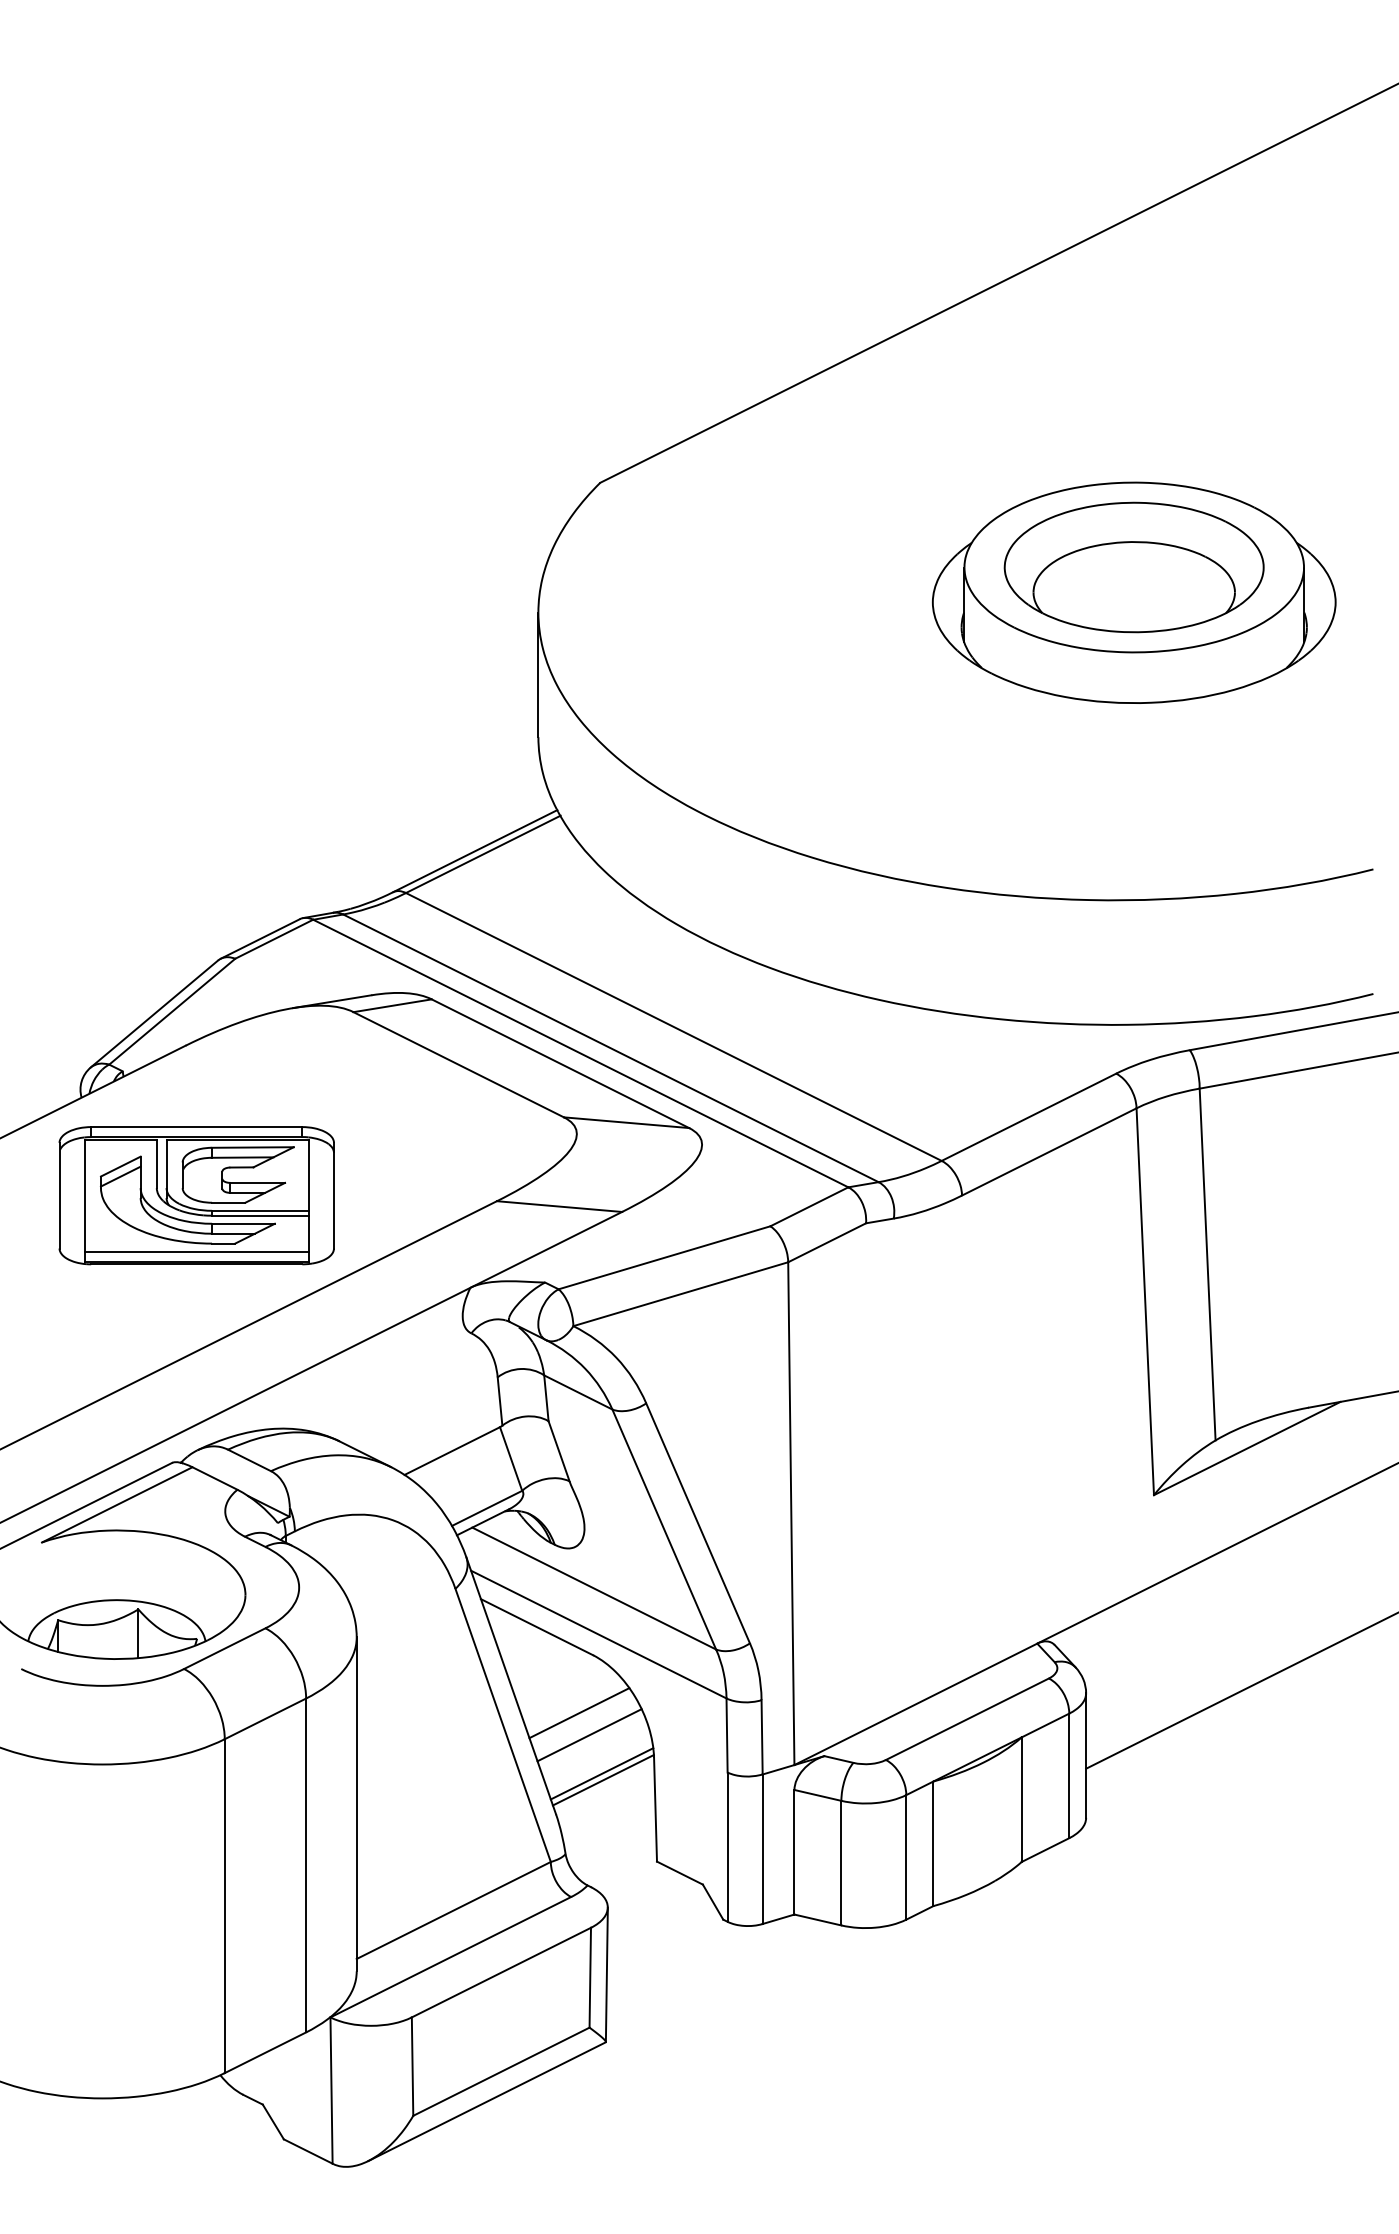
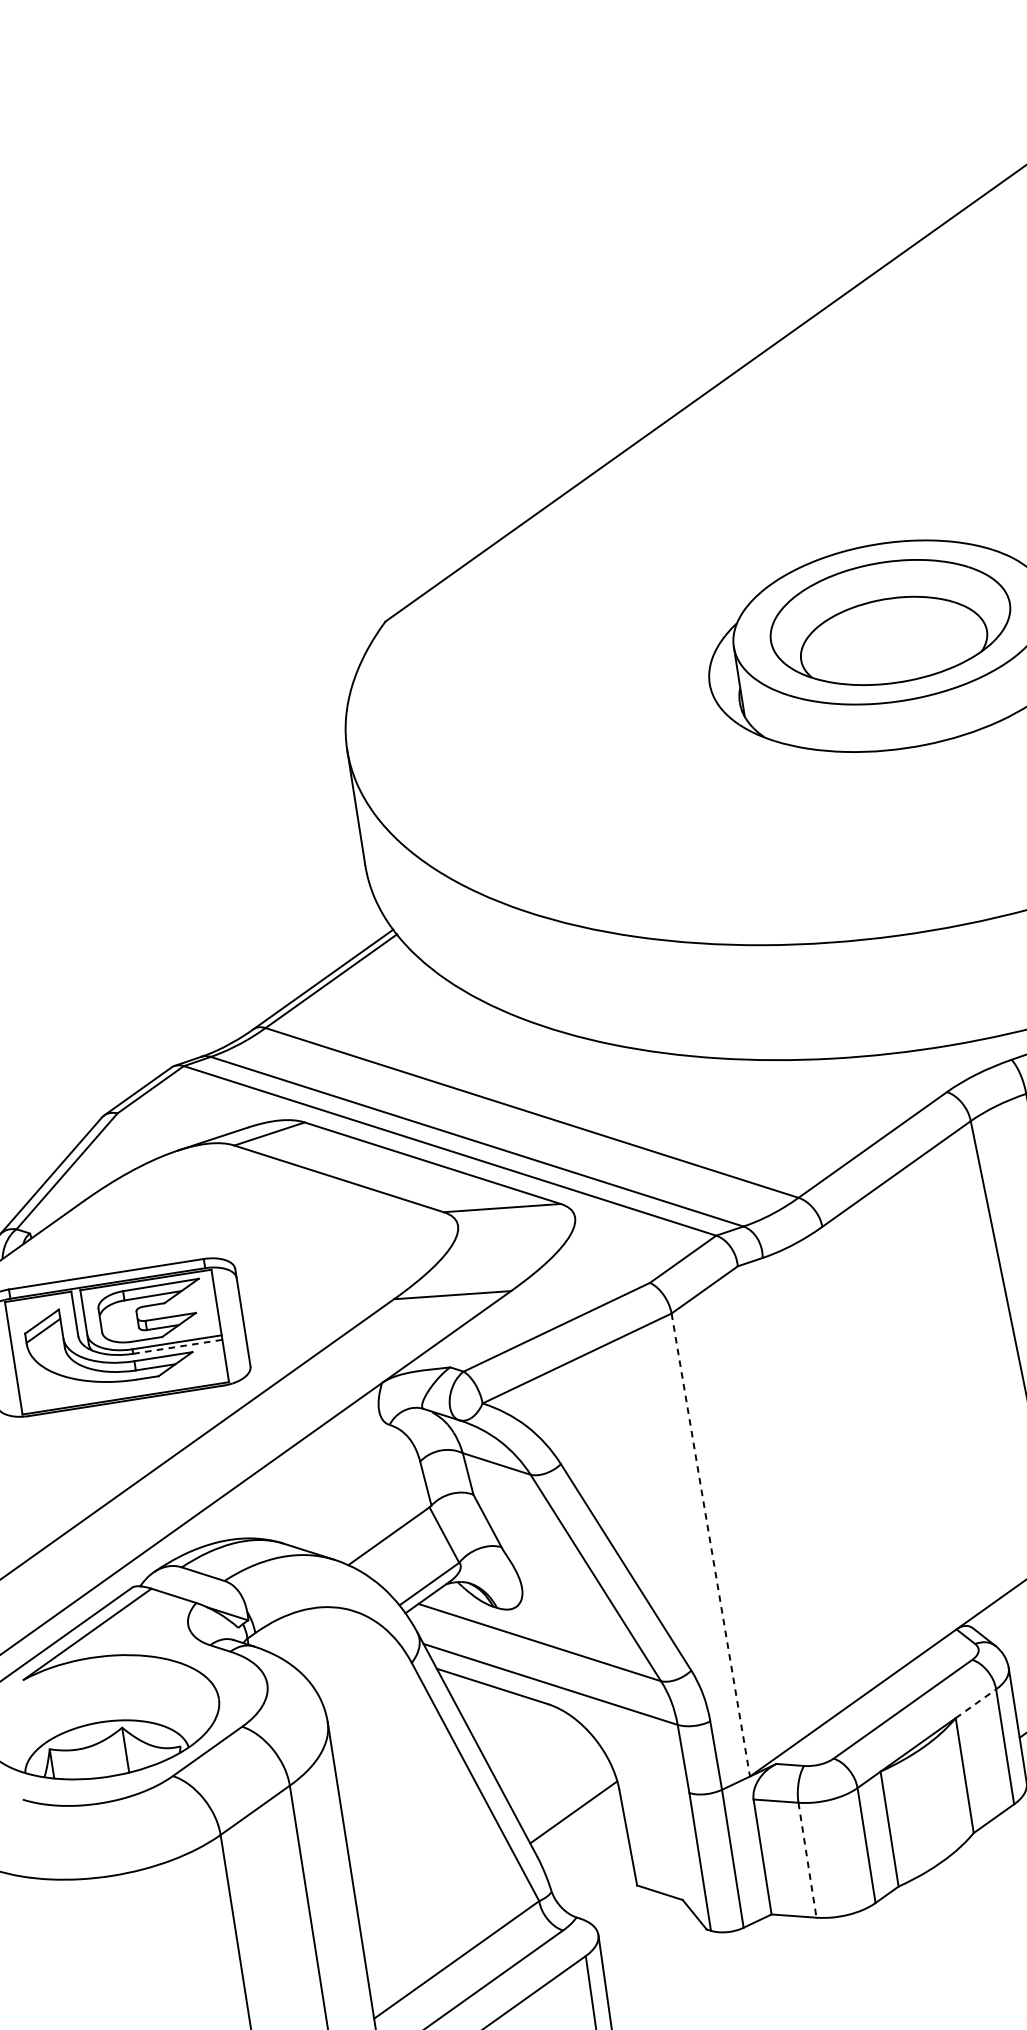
line: (260, 1215) -> (177, 1346), solid -> dashed
line: (196, 1251) -> (124, 1389), removed
line: (791, 1514) -> (711, 1545), solid -> dashed
line: (579, 1713) -> (544, 1760), removed
line: (1045, 1725) -> (975, 1703), solid -> dashed
line: (589, 1735) -> (556, 1778), removed
line: (602, 1780) -> (575, 1818), removed
line: (841, 1863) -> (807, 1860), solid -> dashed

